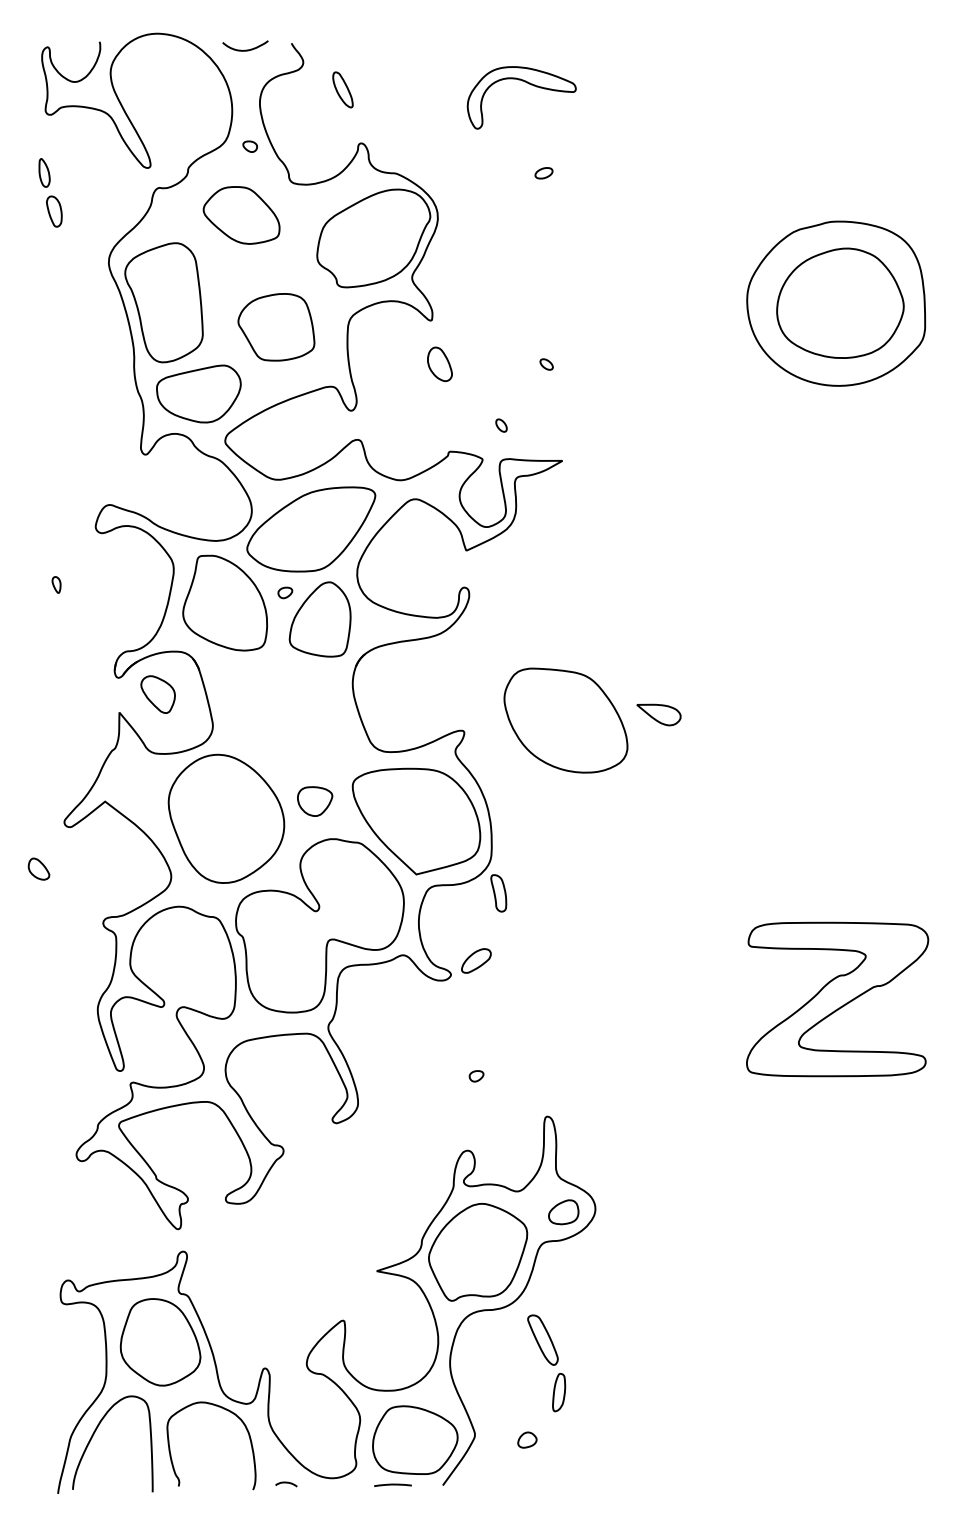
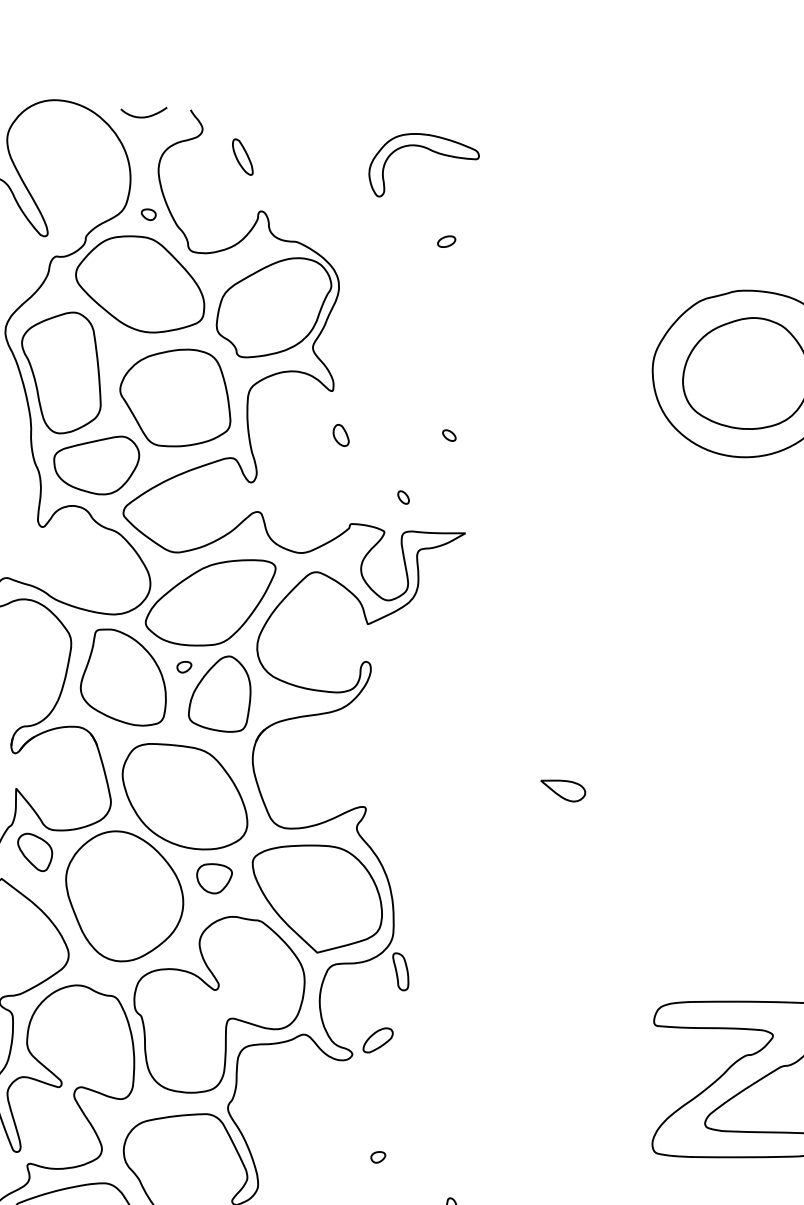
part: (241, 215) -> (139, 284), size x1.67
part: (276, 326) -> (175, 397), size x1.43
part: (439, 364) -> (340, 435), size x0.62
part: (157, 694) -> (34, 852), moved
part: (565, 720) -> (184, 796), moved

